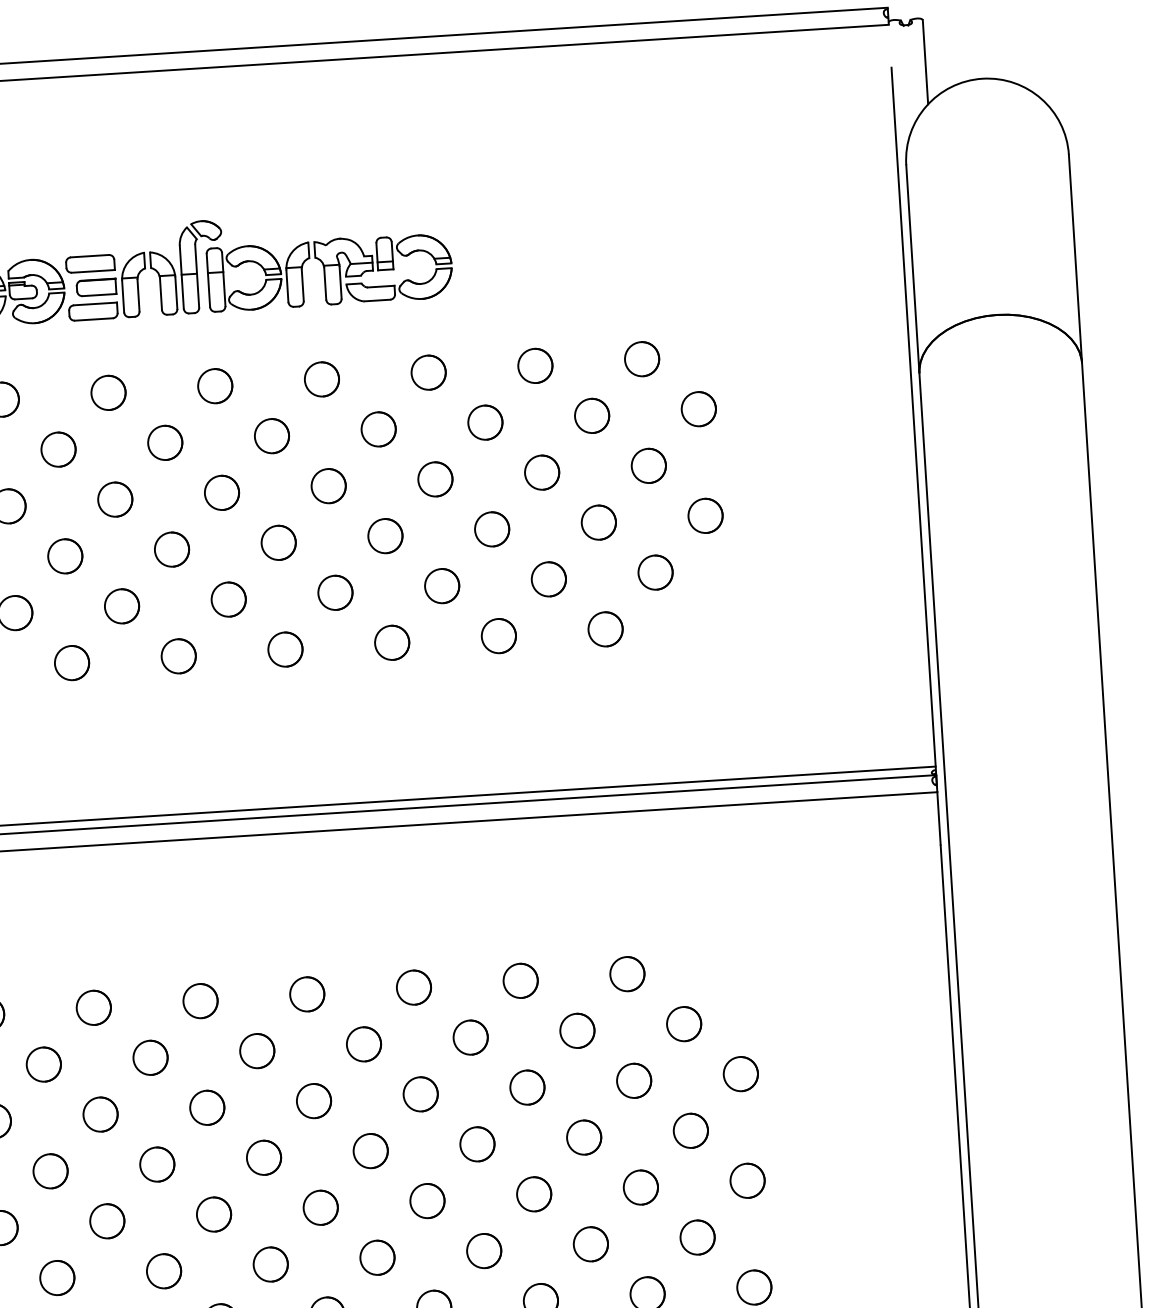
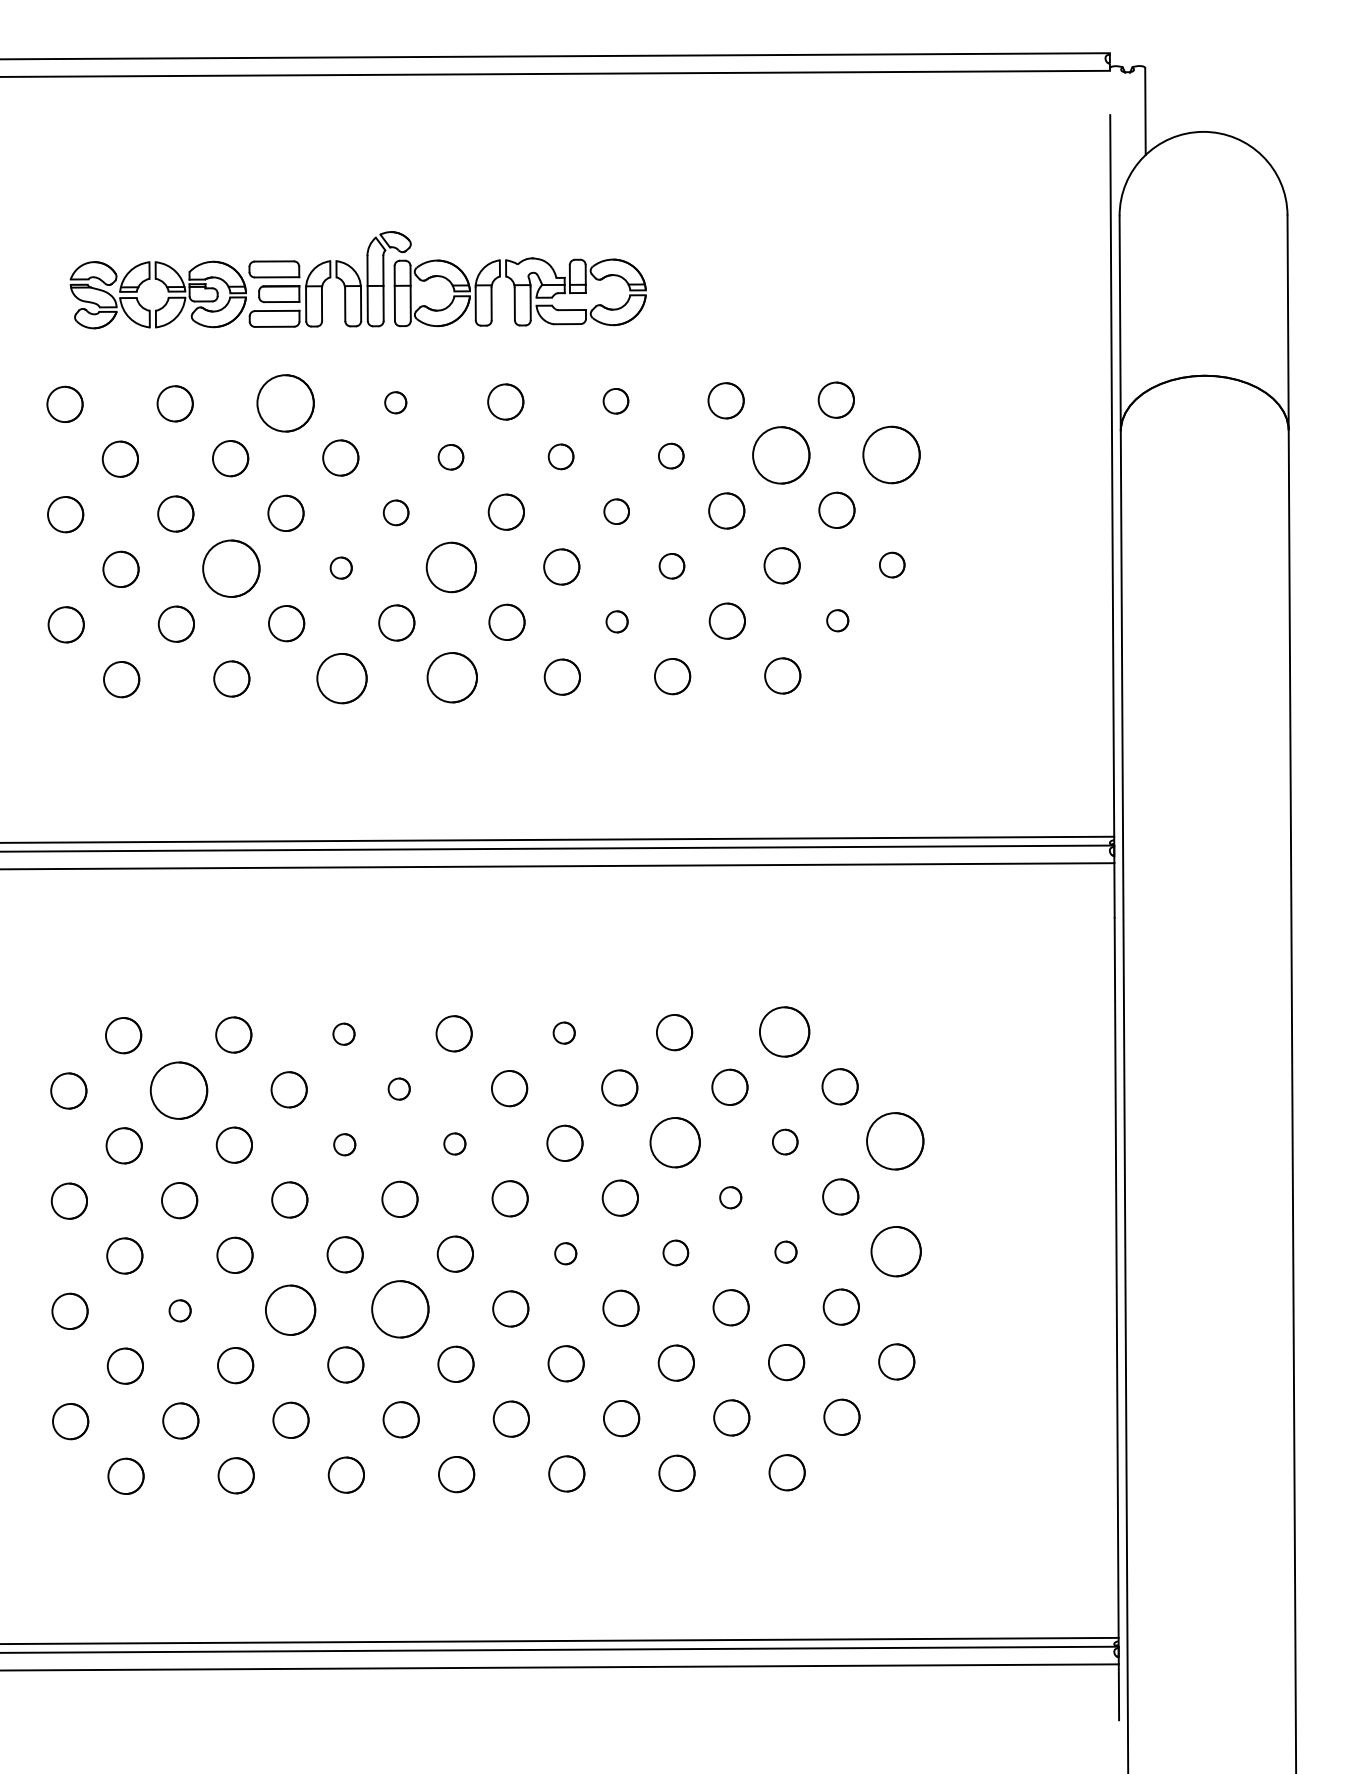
circle: (428, 371) -> (615, 400), size x0.7
circle: (215, 386) -> (395, 402), size x0.6
circle: (107, 392) -> (284, 402), size x1.6
circle: (698, 408) -> (891, 454), size x1.6
circle: (592, 415) -> (781, 455), size x1.6
circle: (484, 422) -> (670, 455), size x0.7
circle: (378, 429) -> (560, 456), size x0.7
circle: (271, 435) -> (450, 456), size x0.7
circle: (435, 479) -> (616, 511), size x0.7
circle: (221, 492) -> (395, 512), size x0.7
circle: (704, 515) -> (891, 564), size x0.7
circle: (491, 528) -> (671, 565), size x0.7
circle: (278, 542) -> (451, 567), size x1.4
circle: (171, 548) -> (340, 567), size x0.6
circle: (64, 556) -> (230, 568), size x1.6
circle: (655, 572) -> (837, 620), size x0.6
circle: (441, 585) -> (616, 621), size x0.6
circle: (284, 649) -> (451, 677), size x1.4
circle: (178, 655) -> (341, 677), size x1.4
circle: (627, 973) -> (784, 1031), size x1.4
circle: (413, 986) -> (563, 1032), size x0.6
circle: (200, 1000) -> (343, 1033), size x0.6
circle: (256, 1050) -> (398, 1088), size x0.6
circle: (43, 1063) -> (178, 1089), size x1.6
circle: (740, 1074) -> (895, 1141), size x1.6
circle: (633, 1080) -> (784, 1141), size x0.7
circle: (526, 1087) -> (674, 1142), size x1.4
circle: (313, 1100) -> (454, 1143), size x0.6
circle: (207, 1107) -> (344, 1144), size x0.6
circle: (584, 1137) -> (730, 1197), size x0.6
circle: (746, 1180) -> (895, 1251), size x1.4
circle: (640, 1186) -> (785, 1251), size x0.6
circle: (533, 1193) -> (675, 1252), size x0.7
circle: (427, 1200) -> (565, 1253), size x0.6
circle: (270, 1264) -> (400, 1309), size x1.6
circle: (163, 1270) -> (289, 1309), size x1.4
circle: (56, 1277) -> (179, 1310), size x0.6

